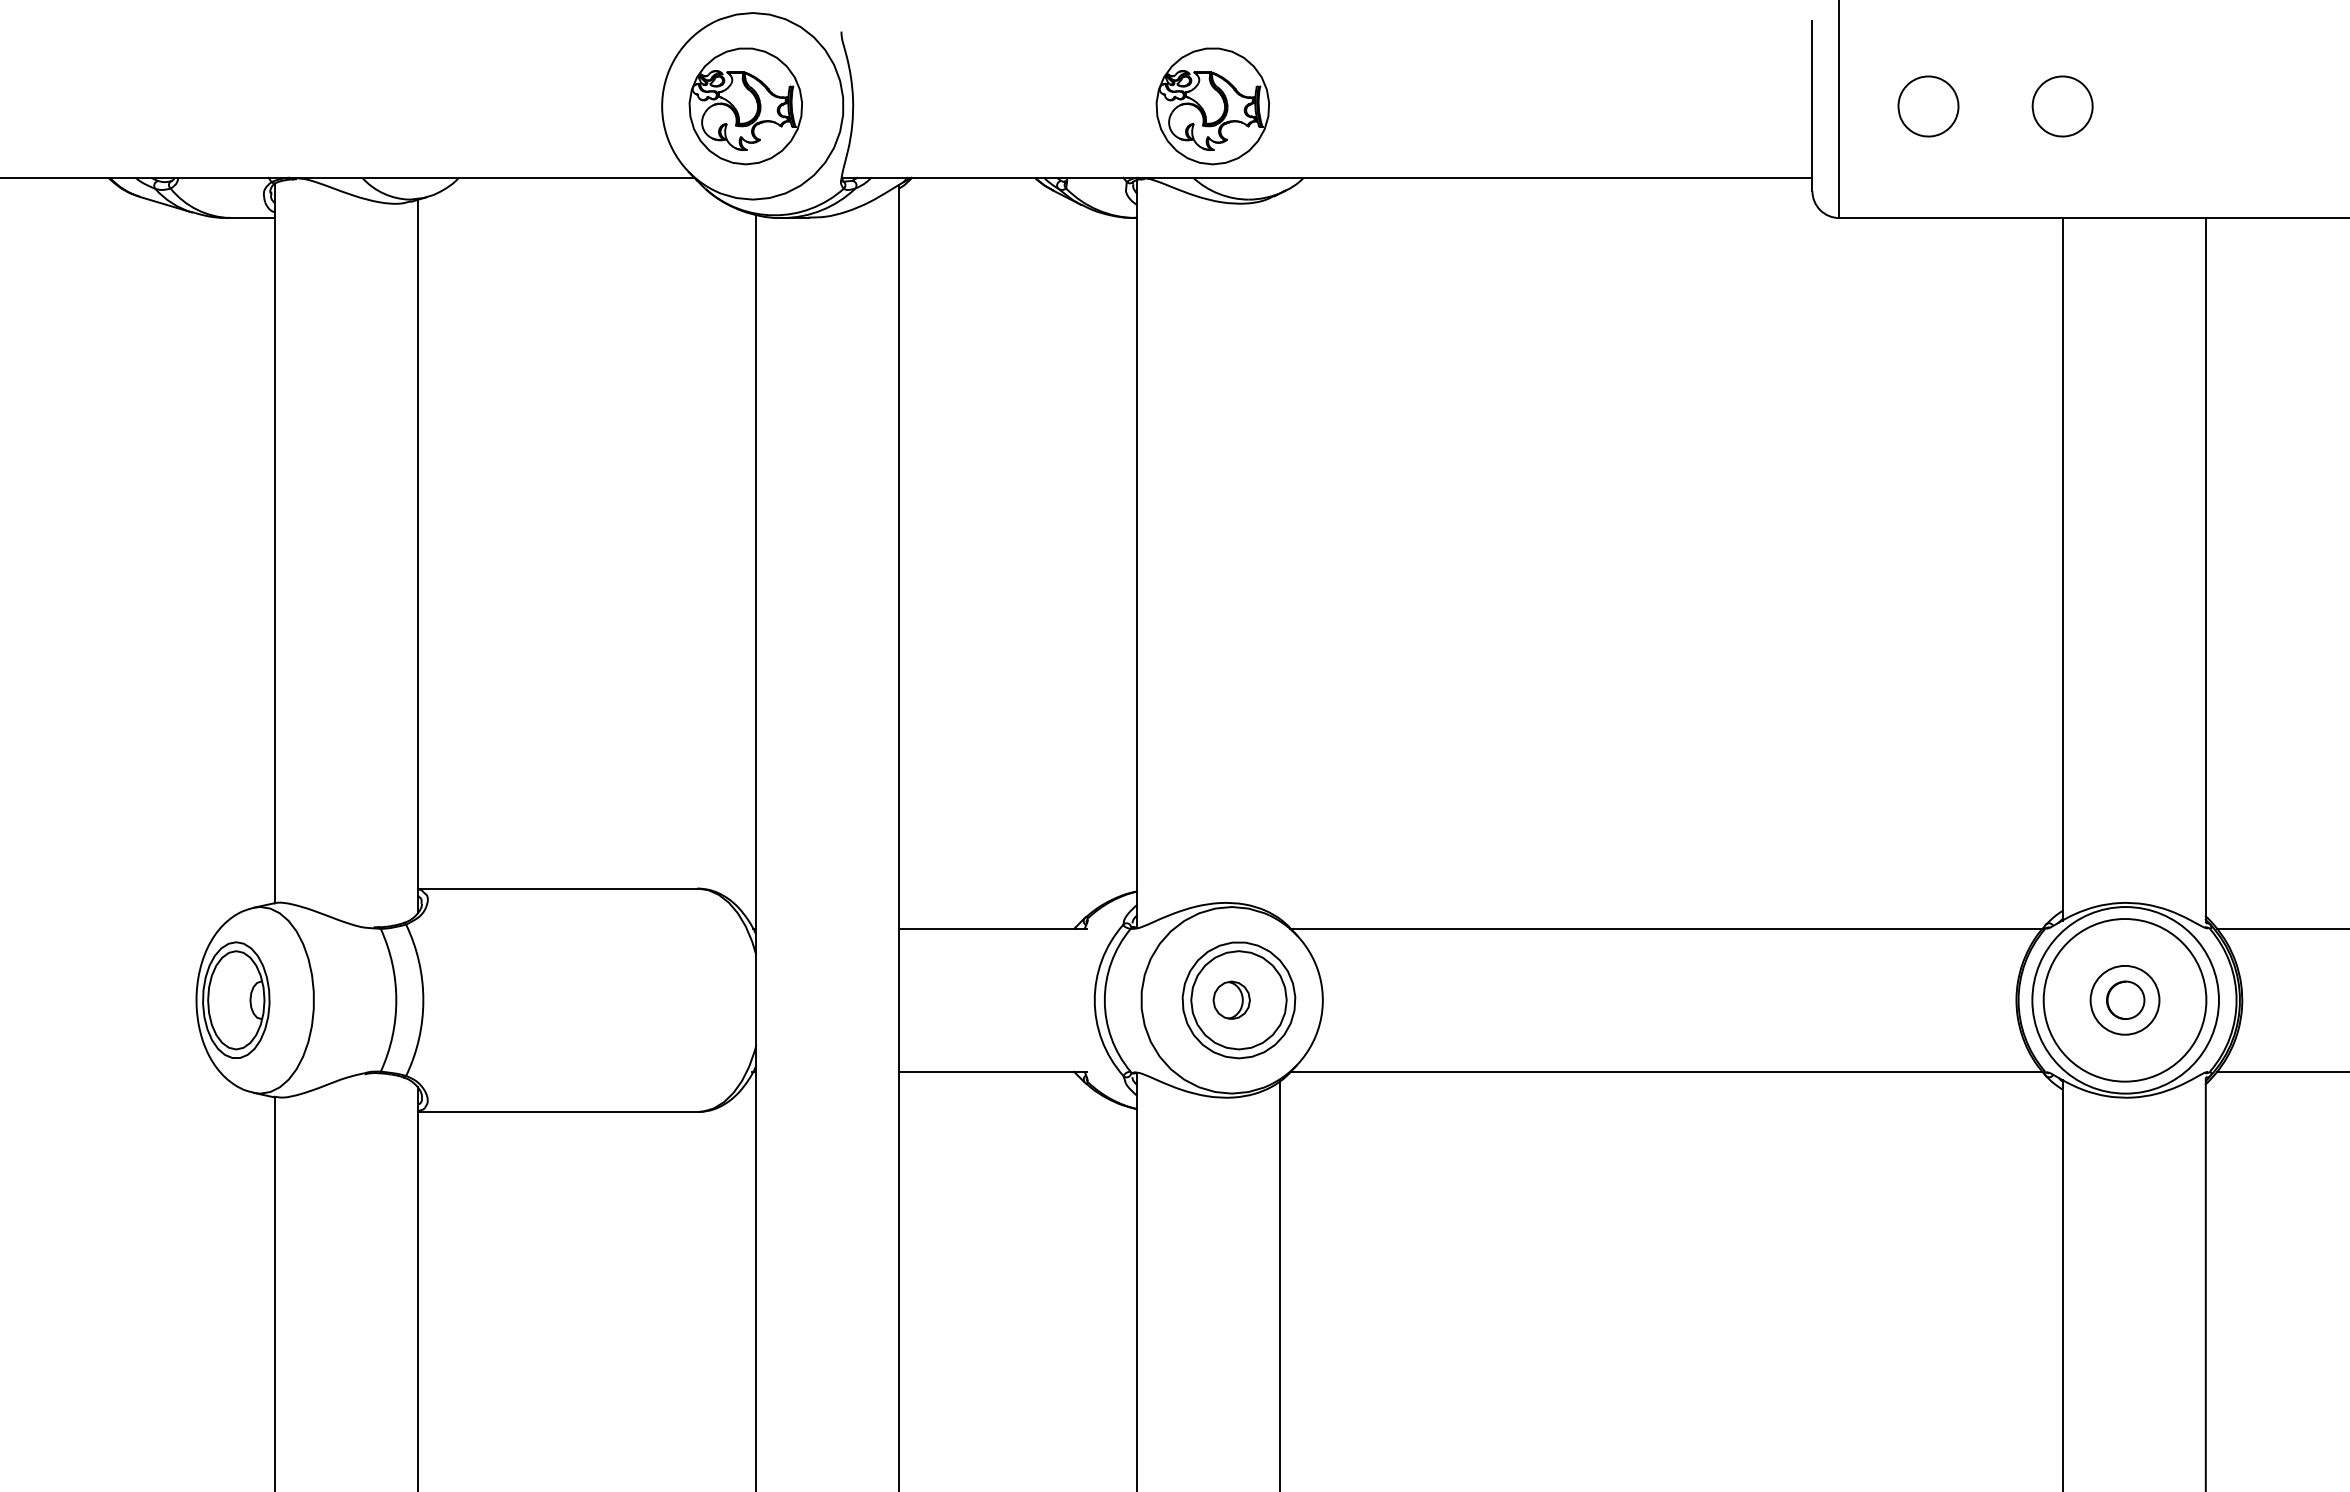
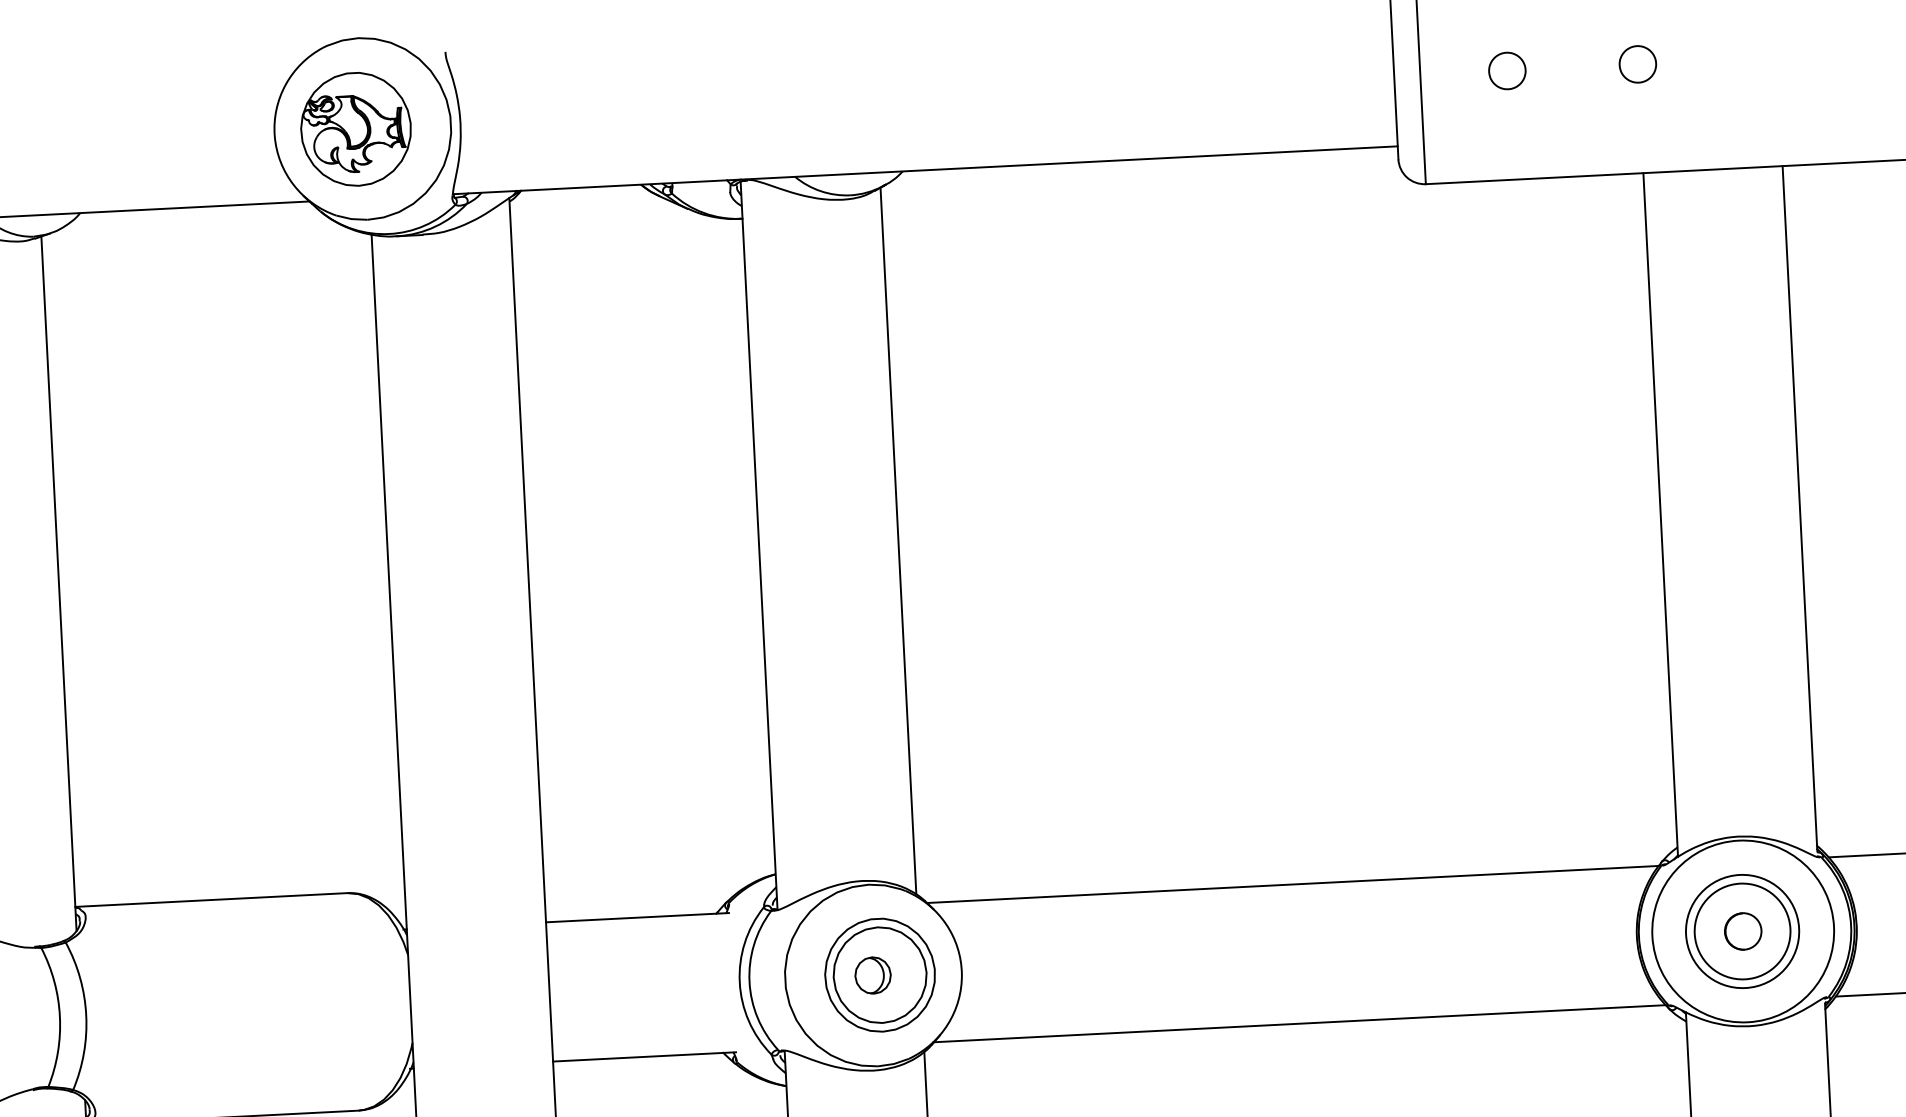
part: (1928, 105) -> (1507, 70), size x0.62
part: (2062, 105) -> (1637, 63), size x0.62
part: (1212, 106) -> (810, 106), removed
line: (1280, 556) -> (898, 541), added
circle: (2124, 1000) -> (1742, 931), size x0.71
circle: (2124, 1000) -> (1742, 931), size x1.43

